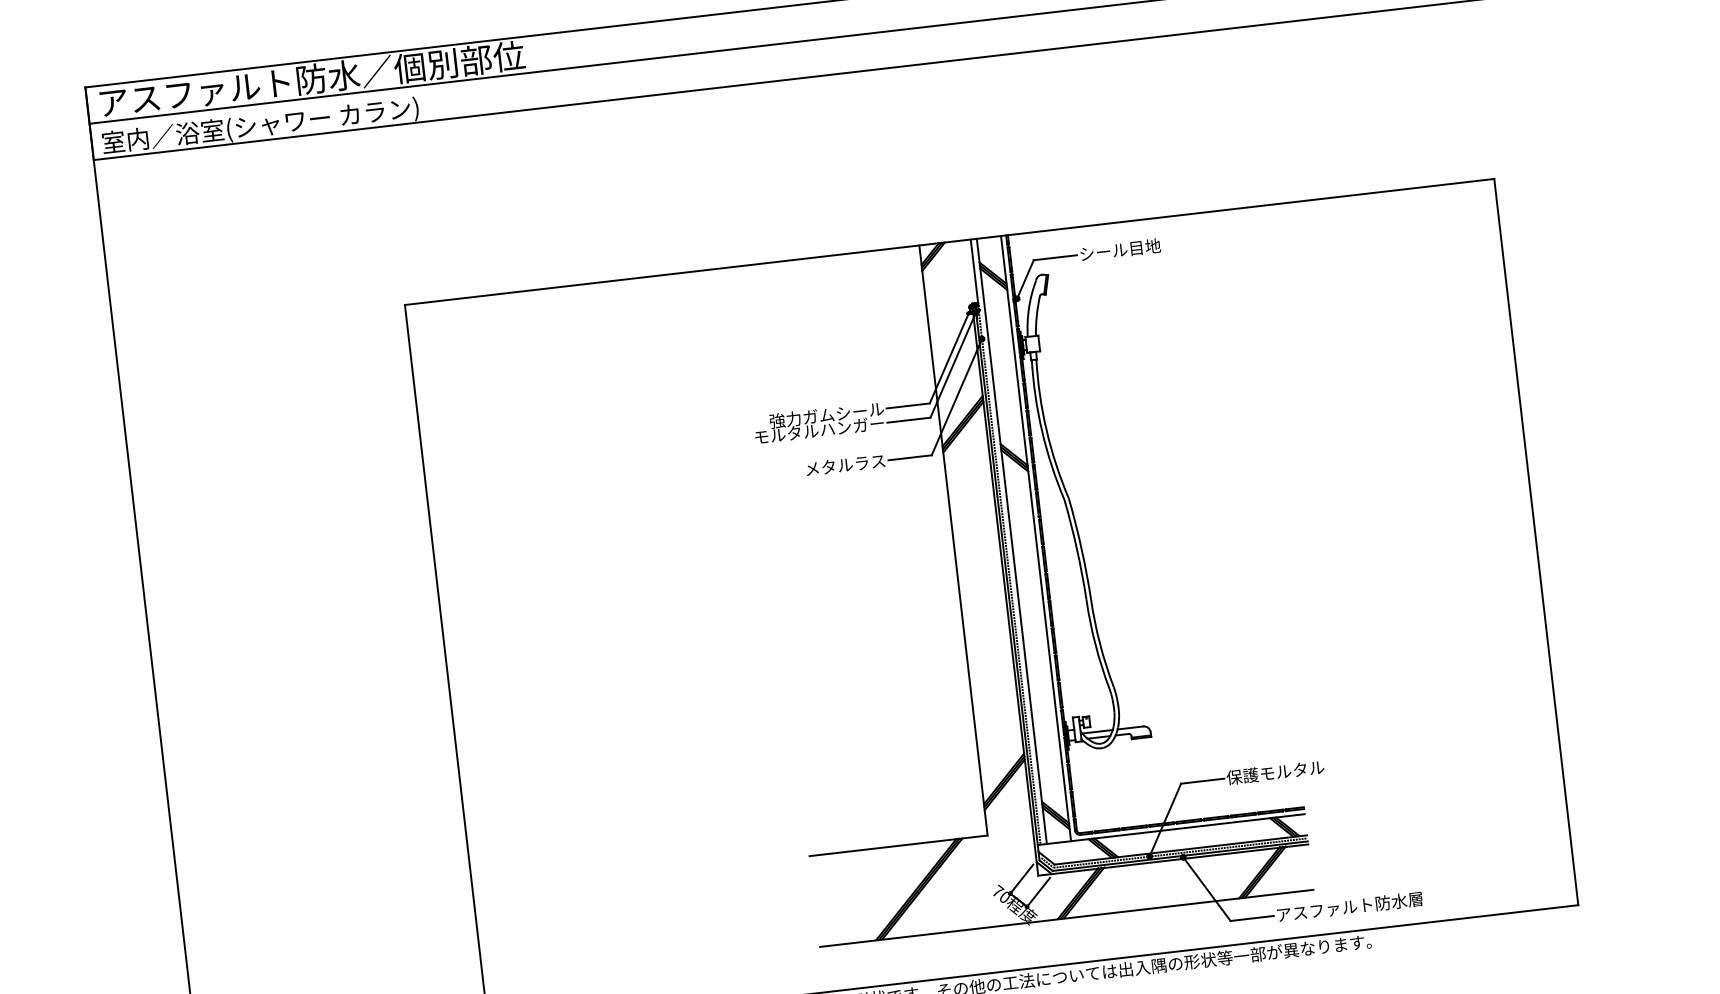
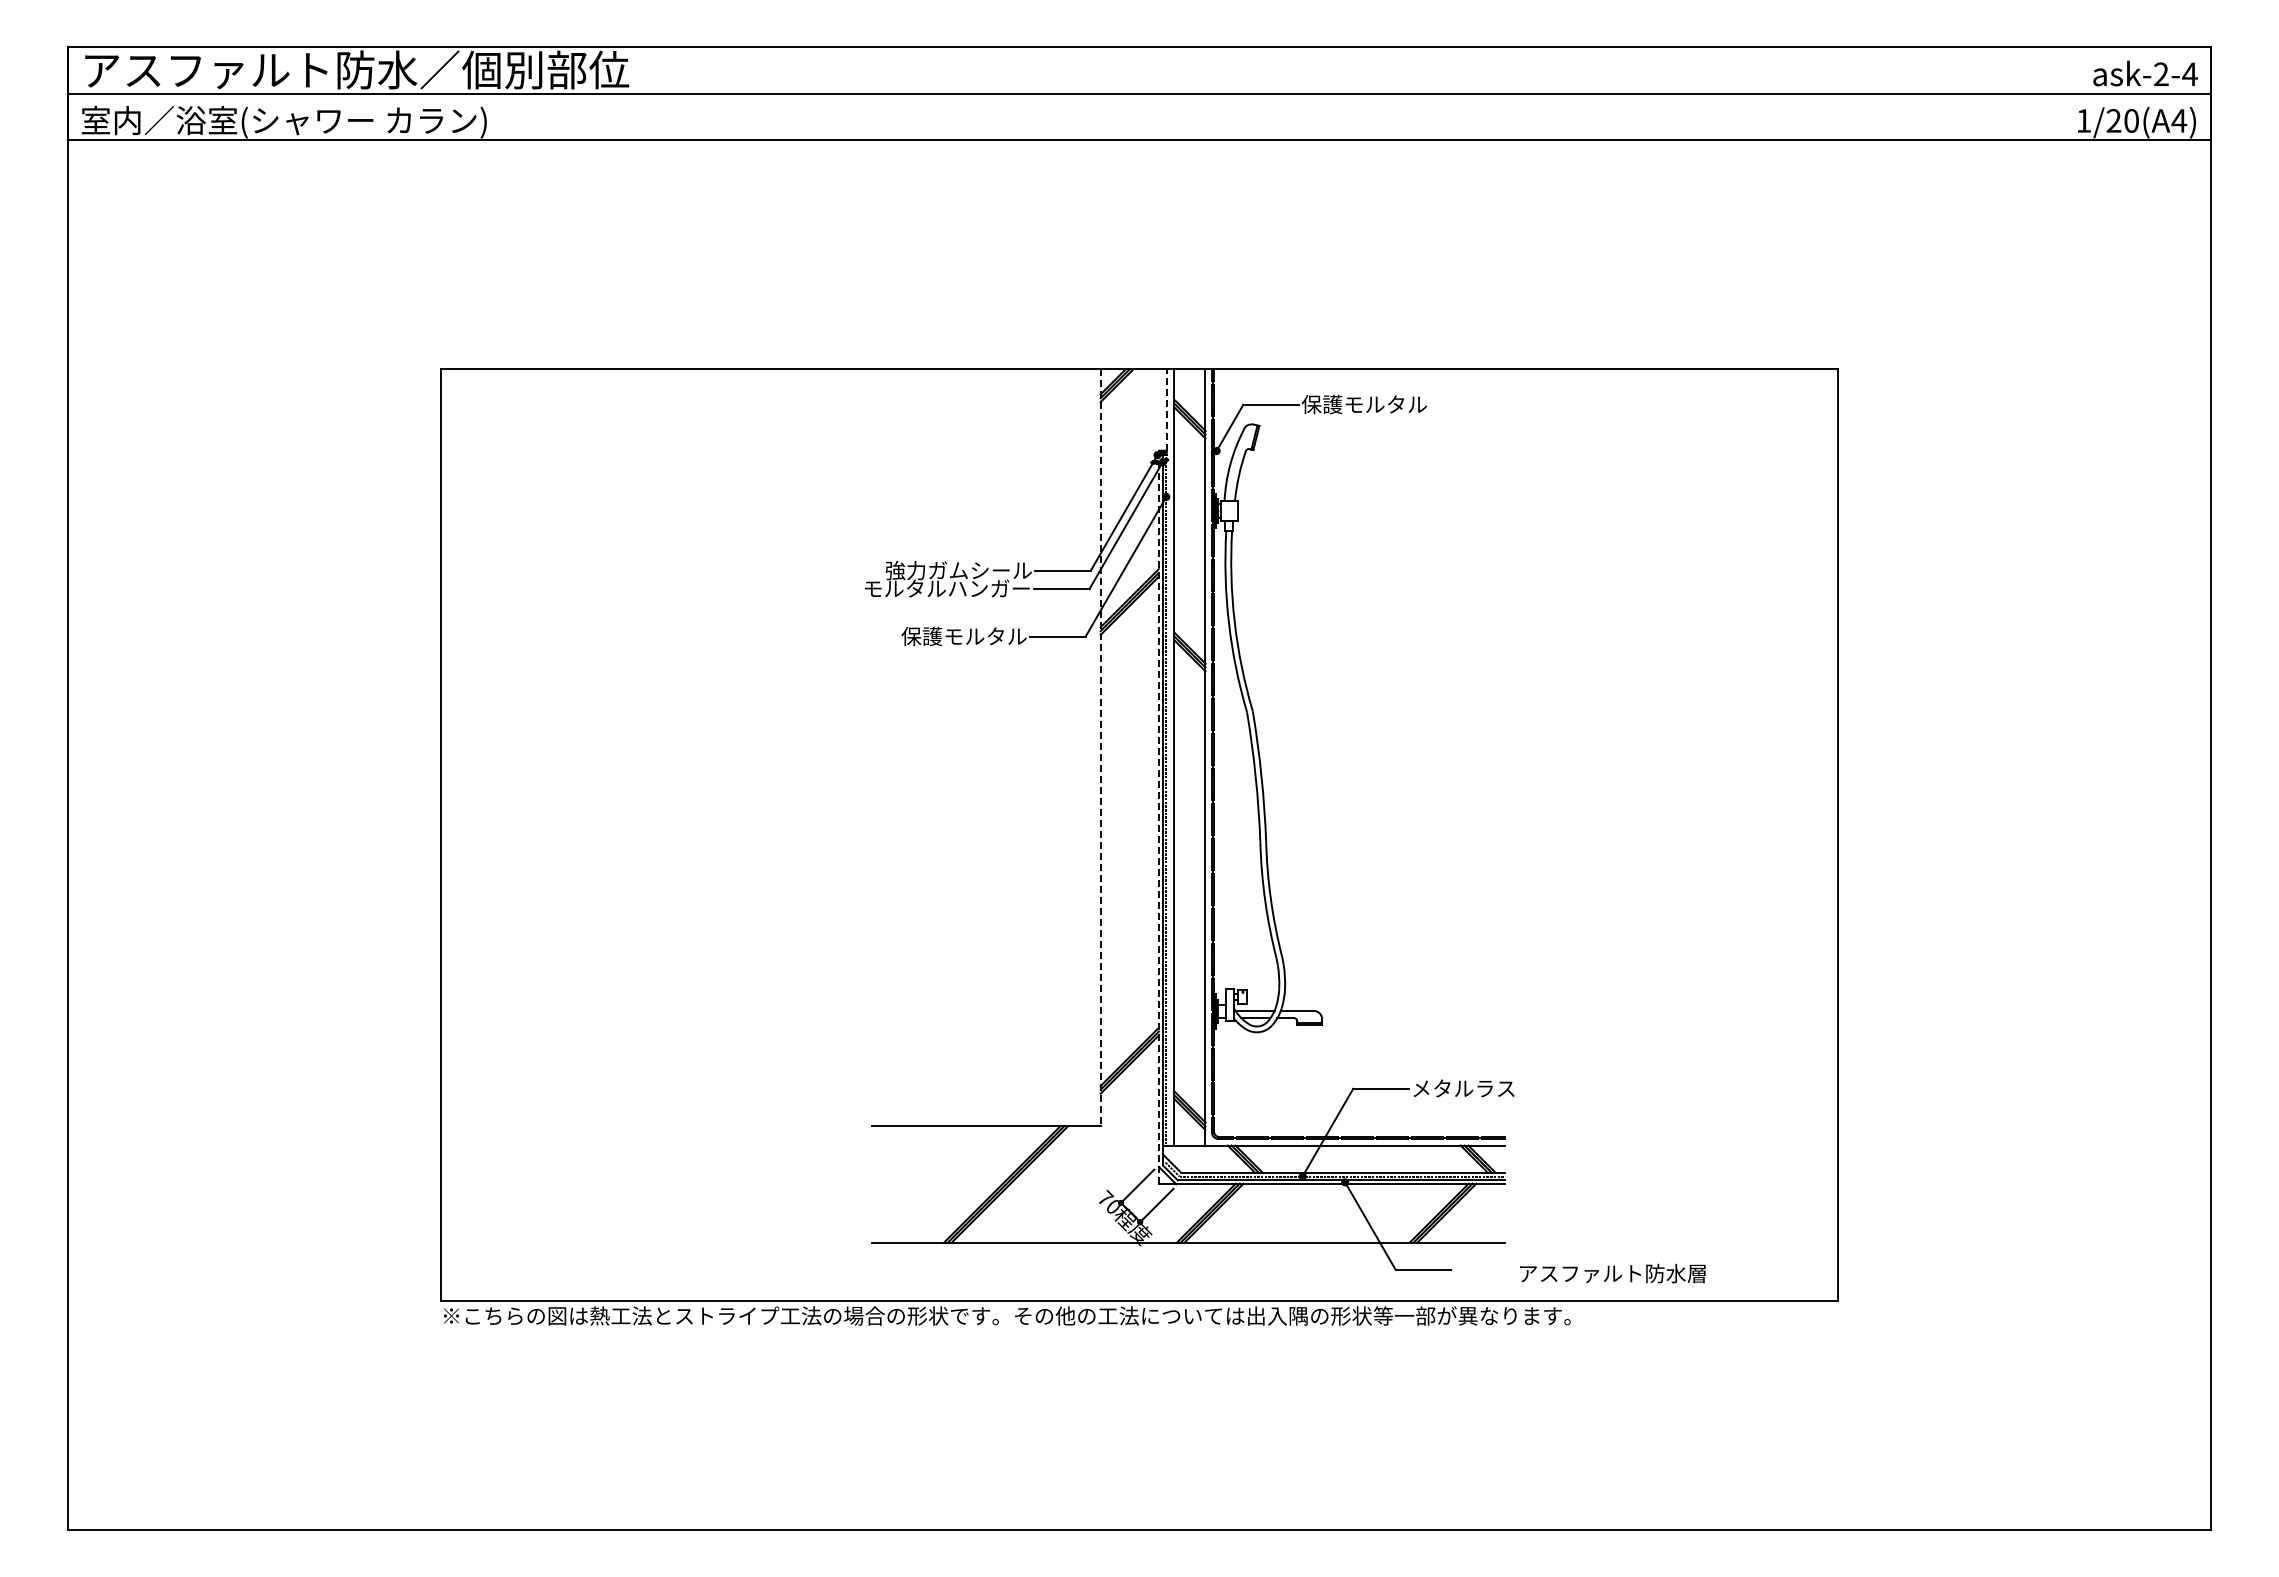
text: (1127, 249) -> (1363, 404), シール目地 -> 保護モルタル
line: (974, 271) -> (1166, 410), solid -> dashed
text: (836, 466) -> (963, 636), メタルラス -> 保護モルタル
line: (953, 541) -> (1100, 748), solid -> dashed
line: (1004, 589) -> (1158, 817), solid -> dashed
text: (1274, 772) -> (1473, 1088), 保護モルタル -> メタルラス
text: (1349, 906) -> (1612, 1273), moved

